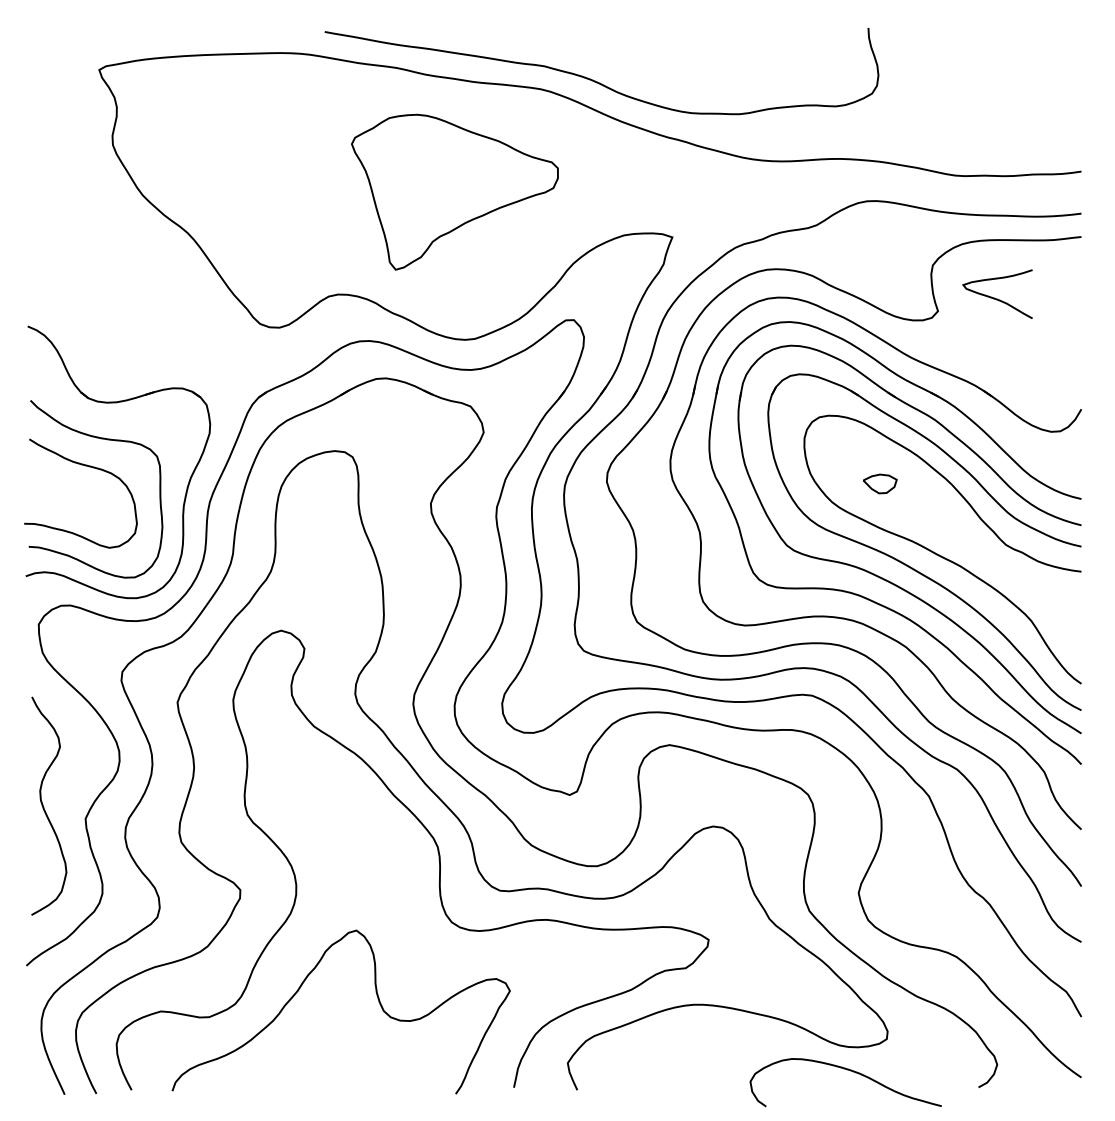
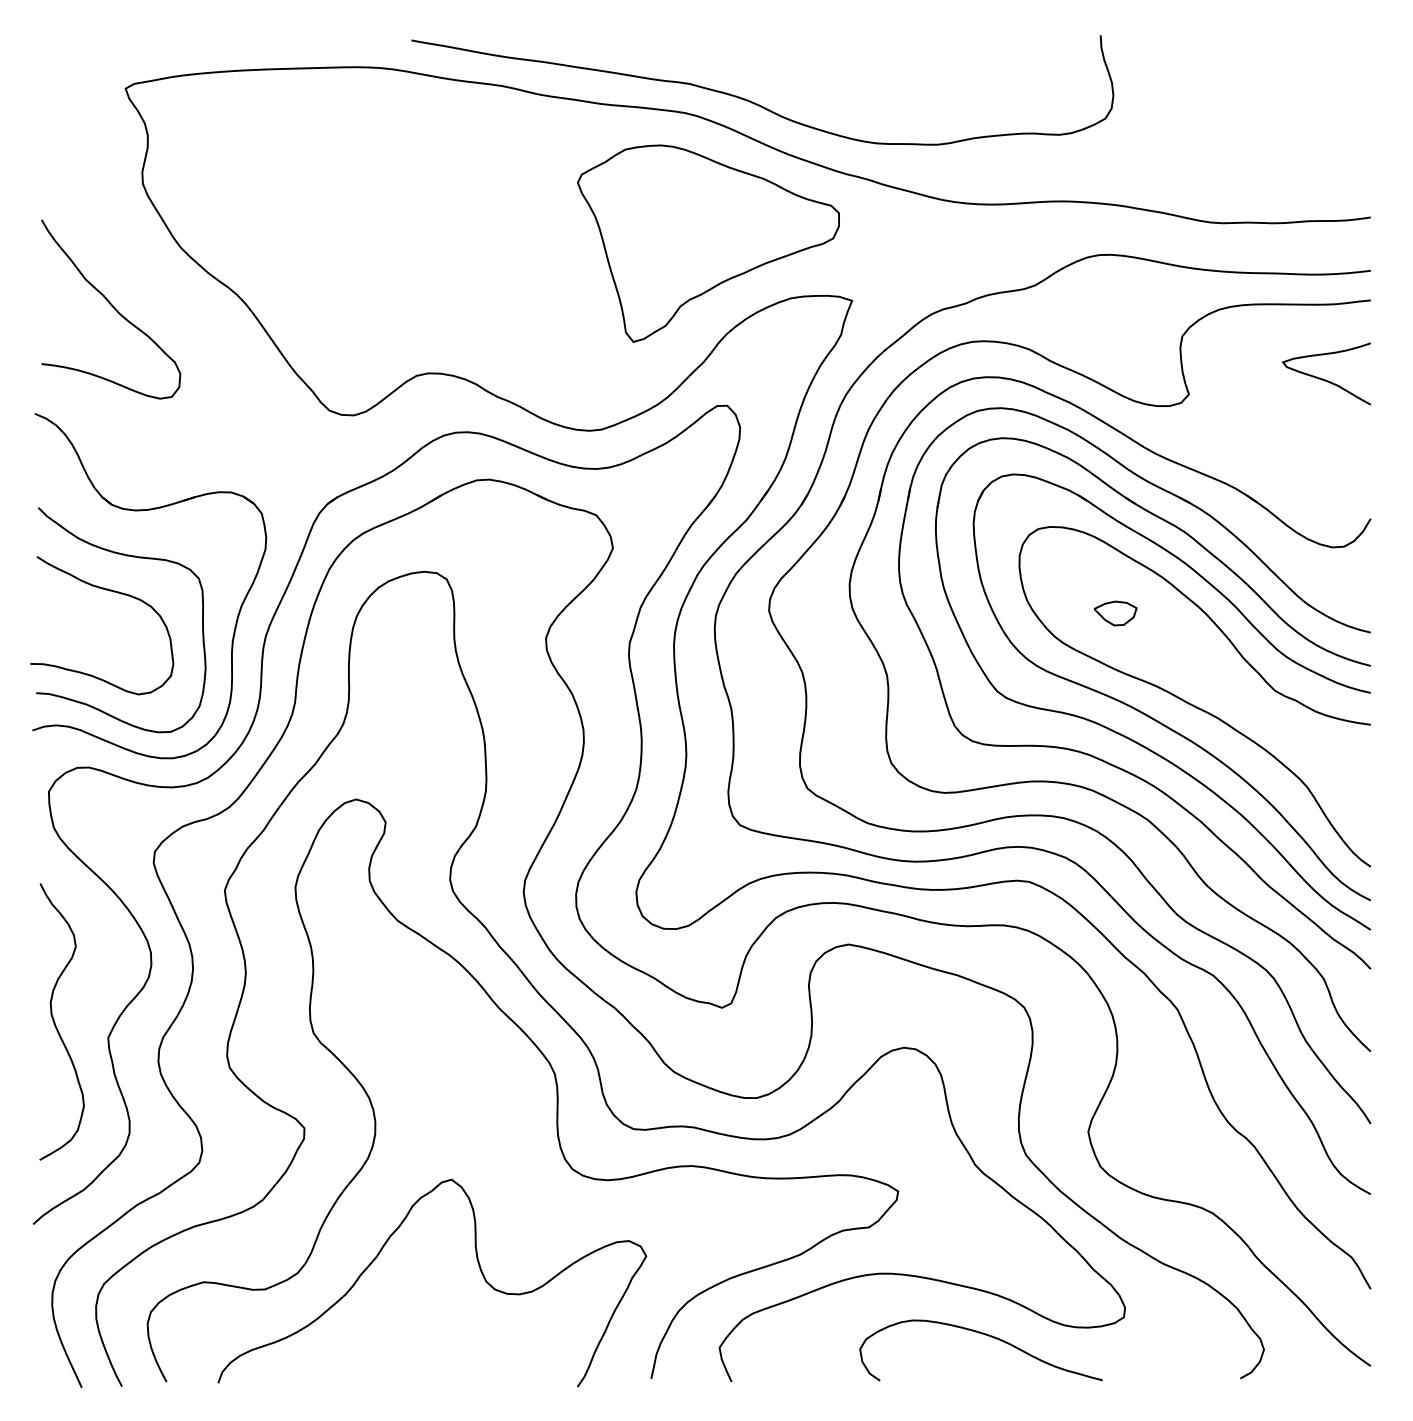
part: (454, 192) -> (708, 243), moved
curve: (88, 242) -> (112, 307), added
curve: (995, 297) -> (1323, 378), moved
curve: (849, 1070) -> (985, 1335), moved

